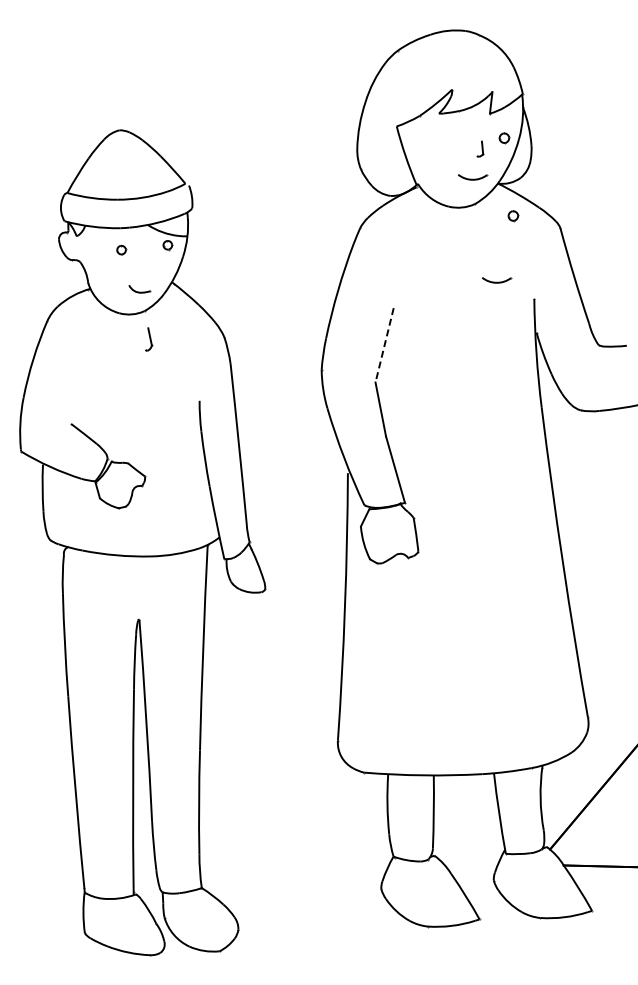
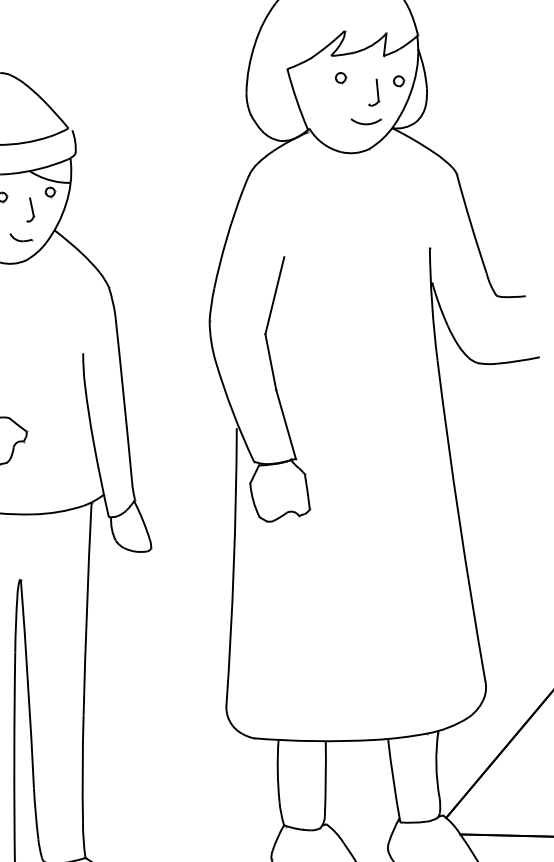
part: (480, 148) -> (374, 91), size x1.67
part: (513, 216) -> (340, 78), moved
part: (497, 280) -> (391, 228), removed
part: (149, 339) -> (31, 209), moved
line: (384, 345) -> (274, 295), dashed -> solid

